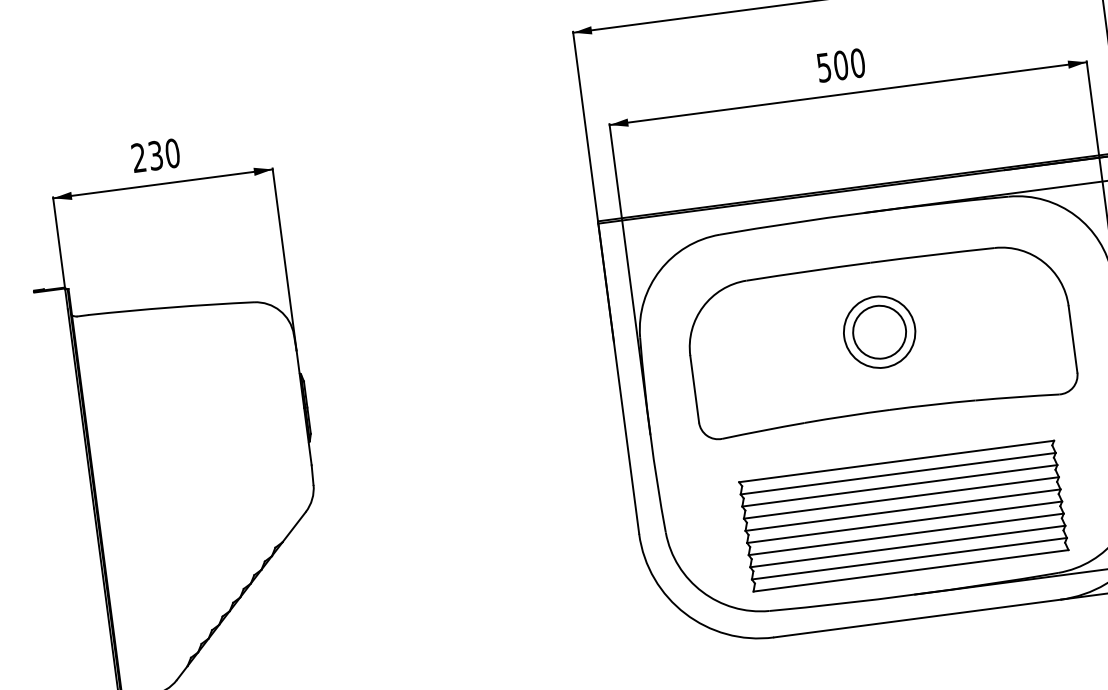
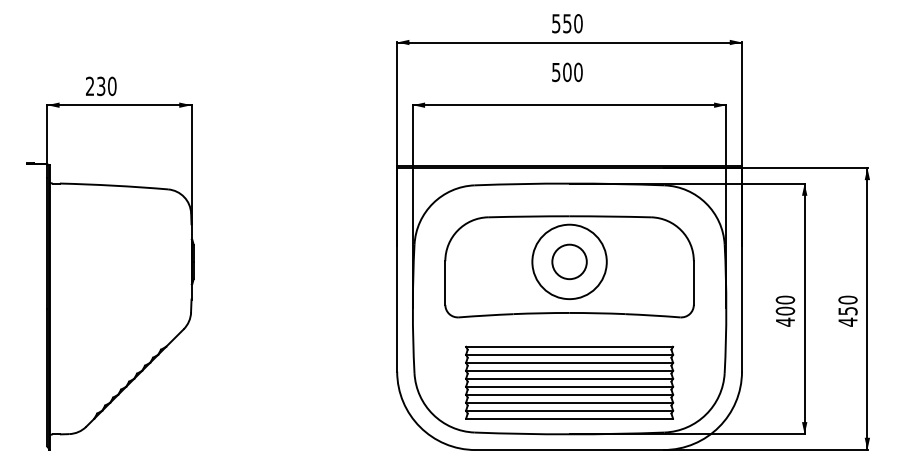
text: (841, 65) -> (567, 72), moved
text: (156, 155) -> (101, 86), moved
circle: (879, 331) -> (569, 261), size x1.6

